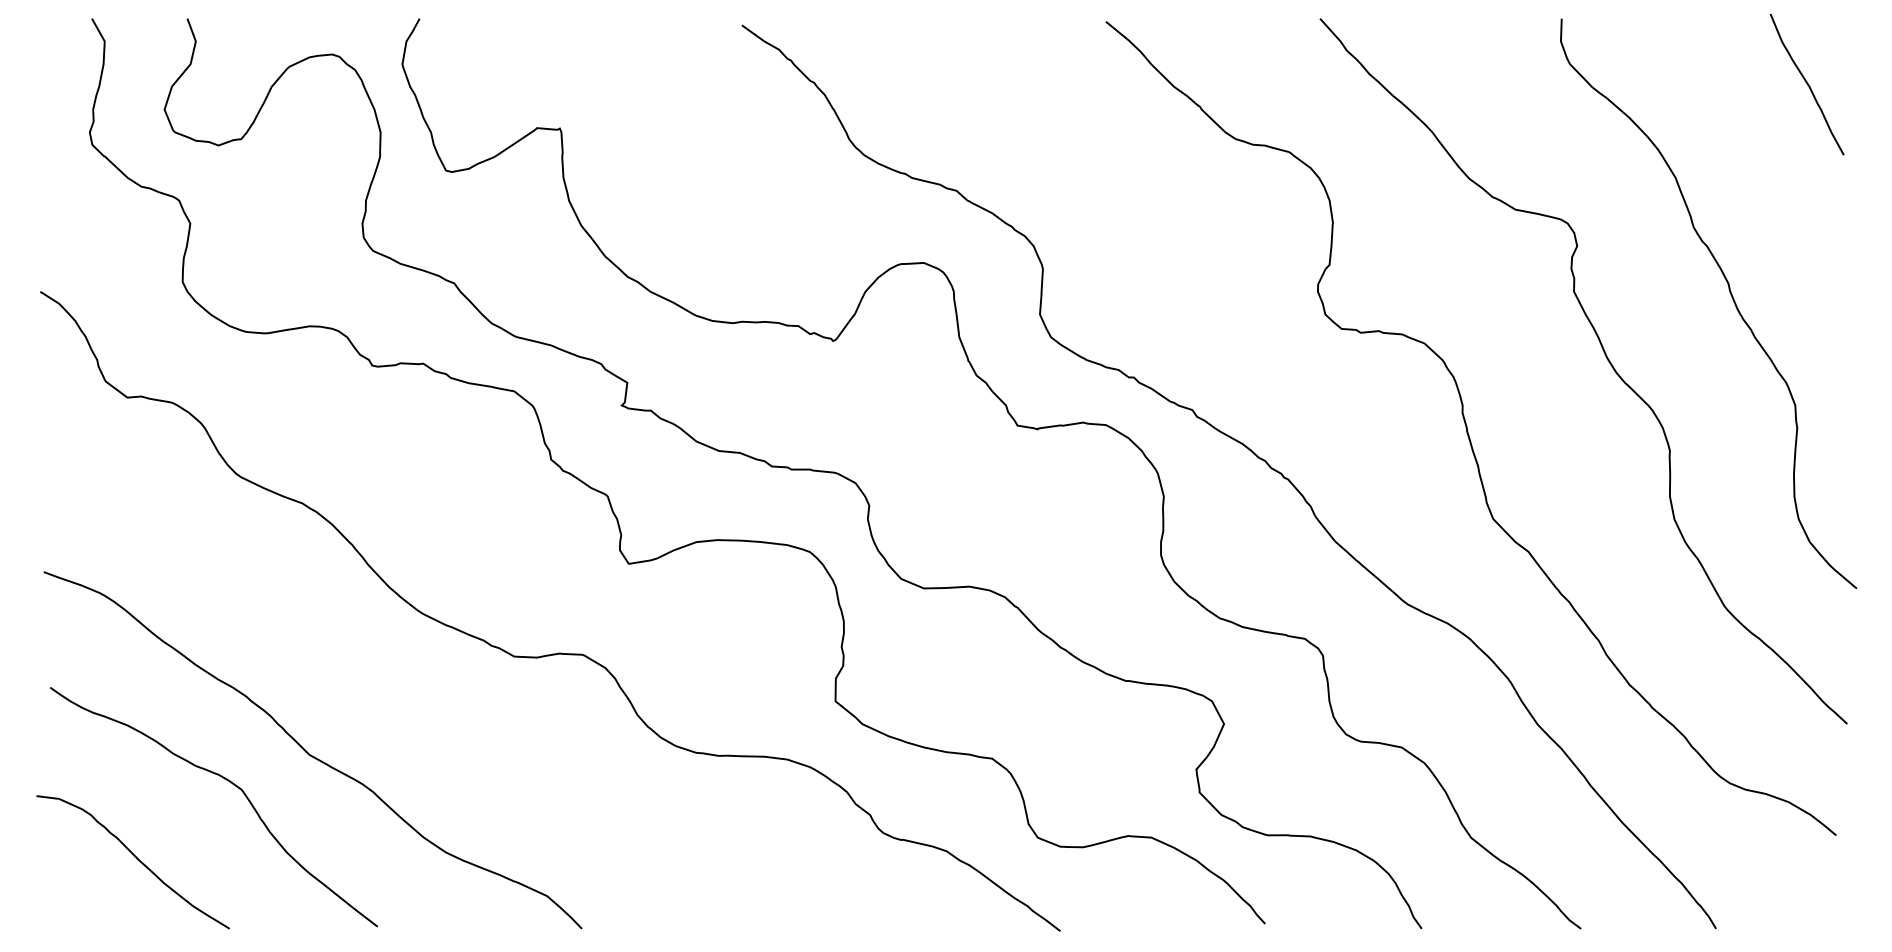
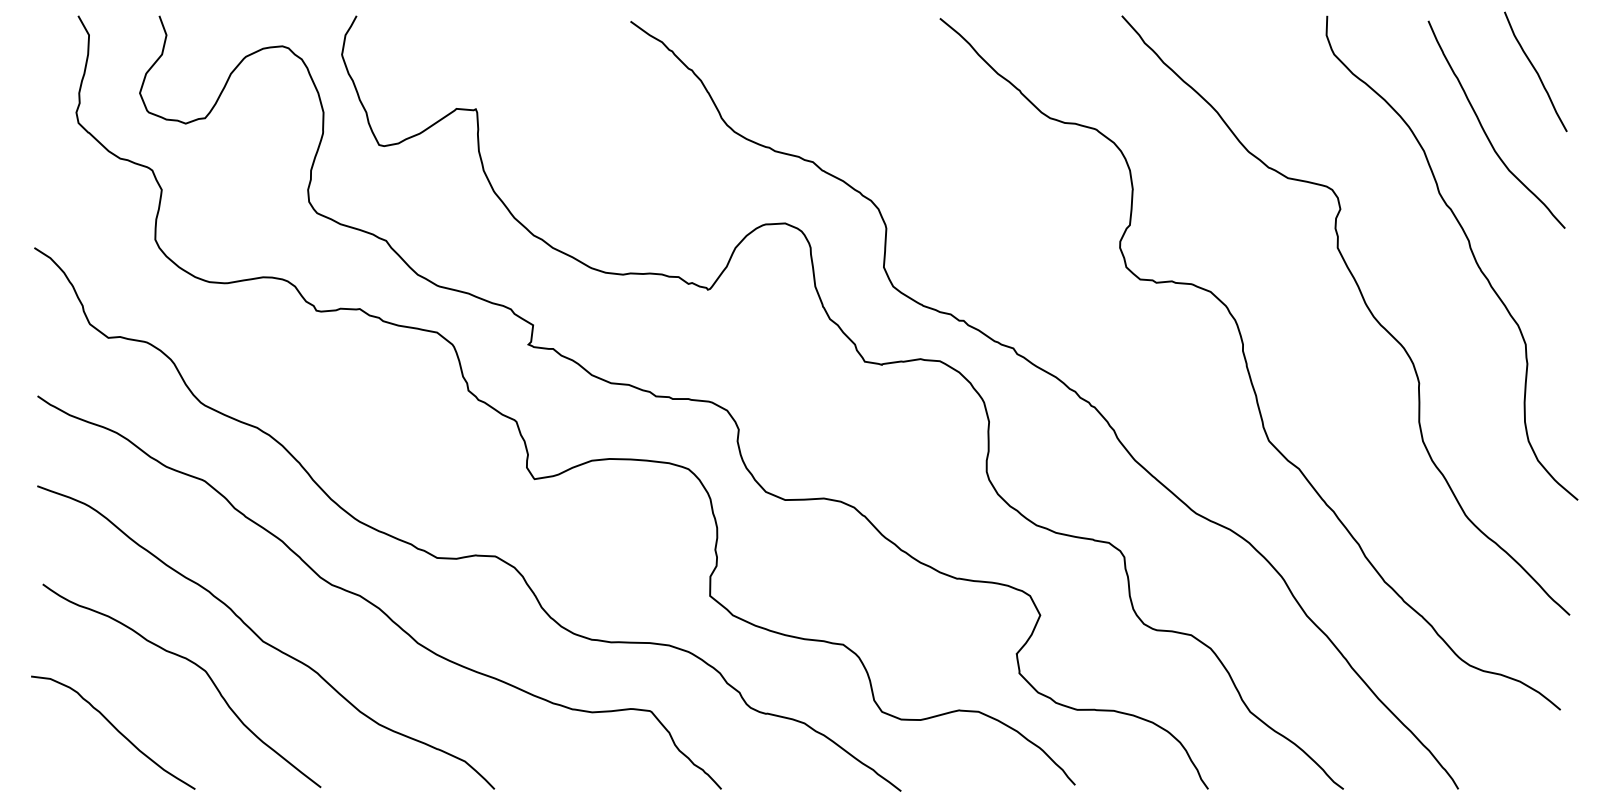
curve: (1747, 154) -> (1485, 131), added
curve: (439, 710) -> (373, 603), added

